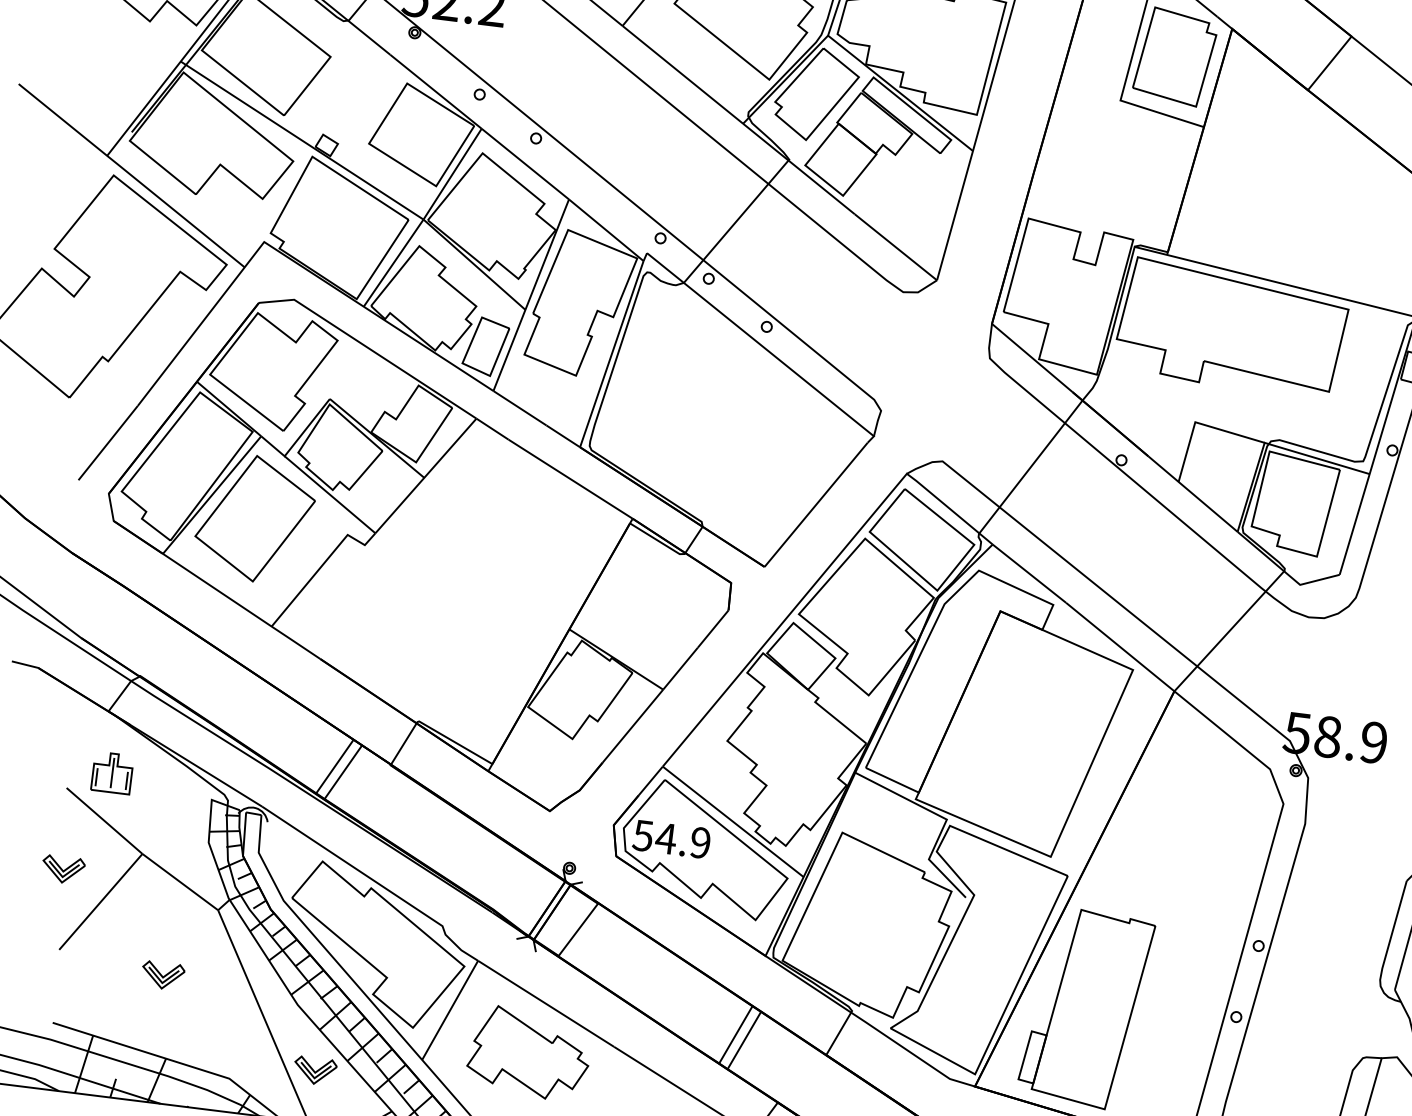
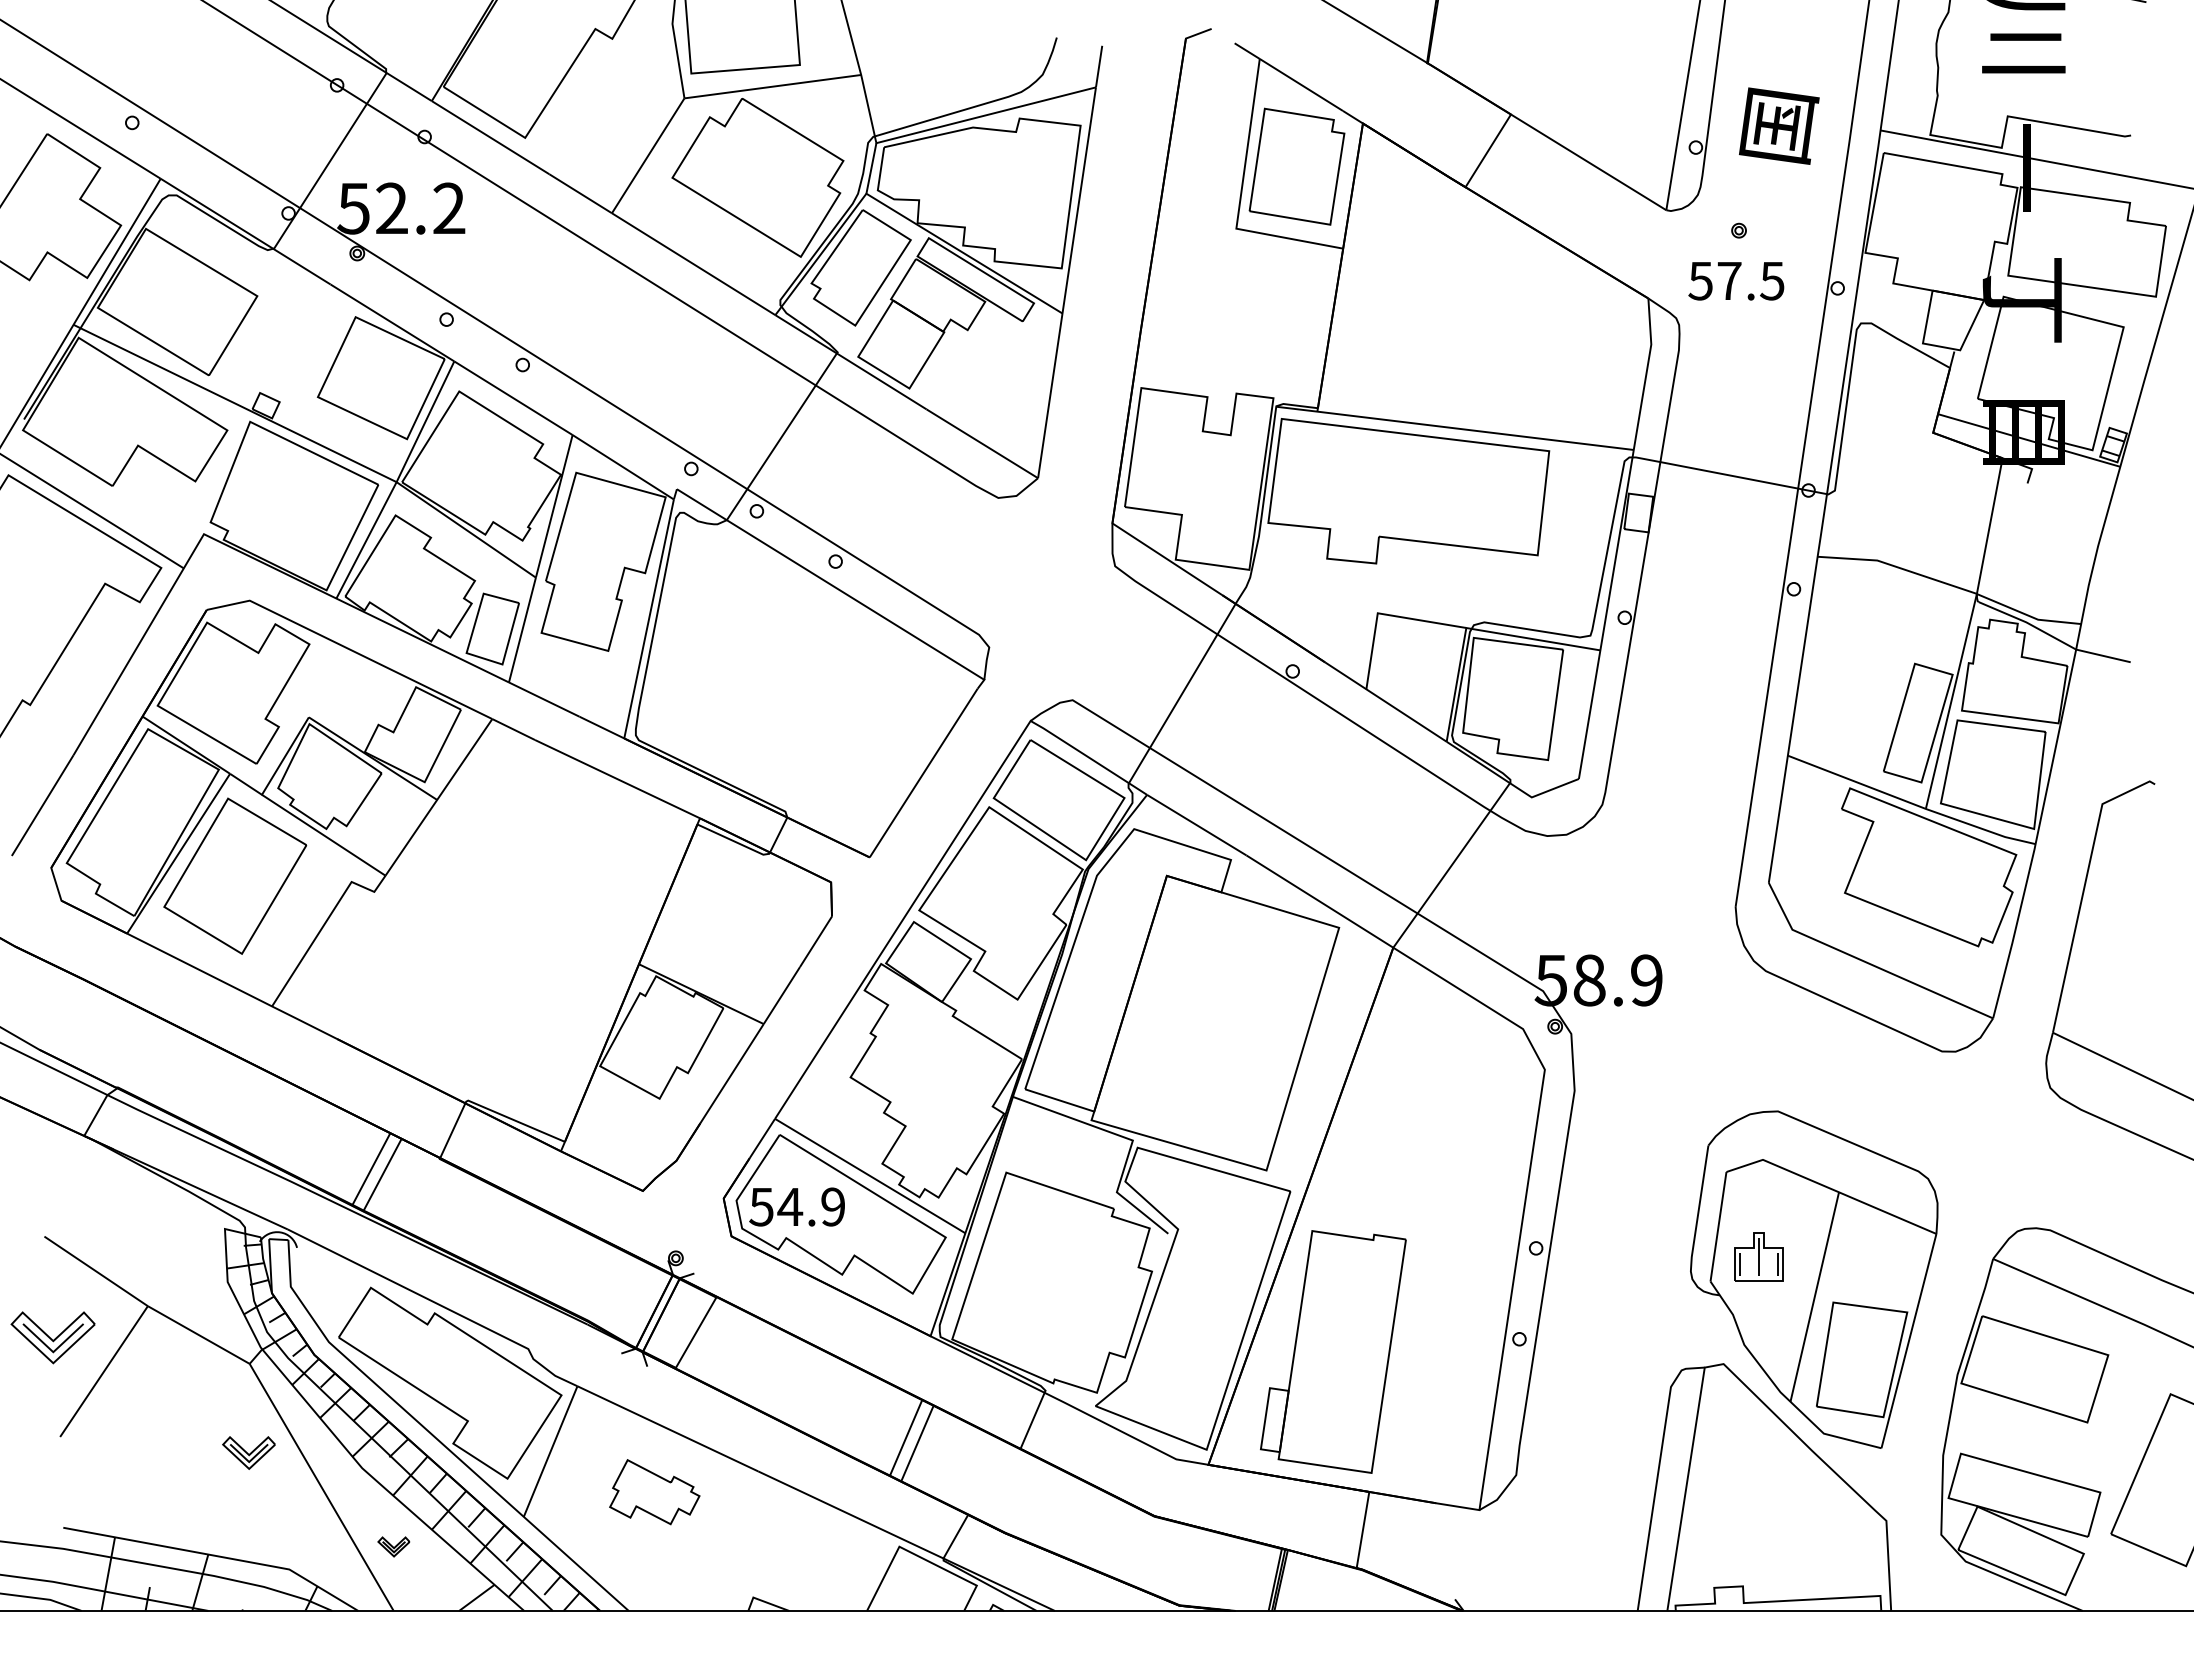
part: (112, 772) -> (98, 1210), removed
part: (63, 869) -> (52, 1337), size x1.6
part: (162, 975) -> (248, 1452), moved
part: (529, 1052) -> (654, 1491), size x0.6
part: (314, 1070) -> (393, 1546), size x0.6

